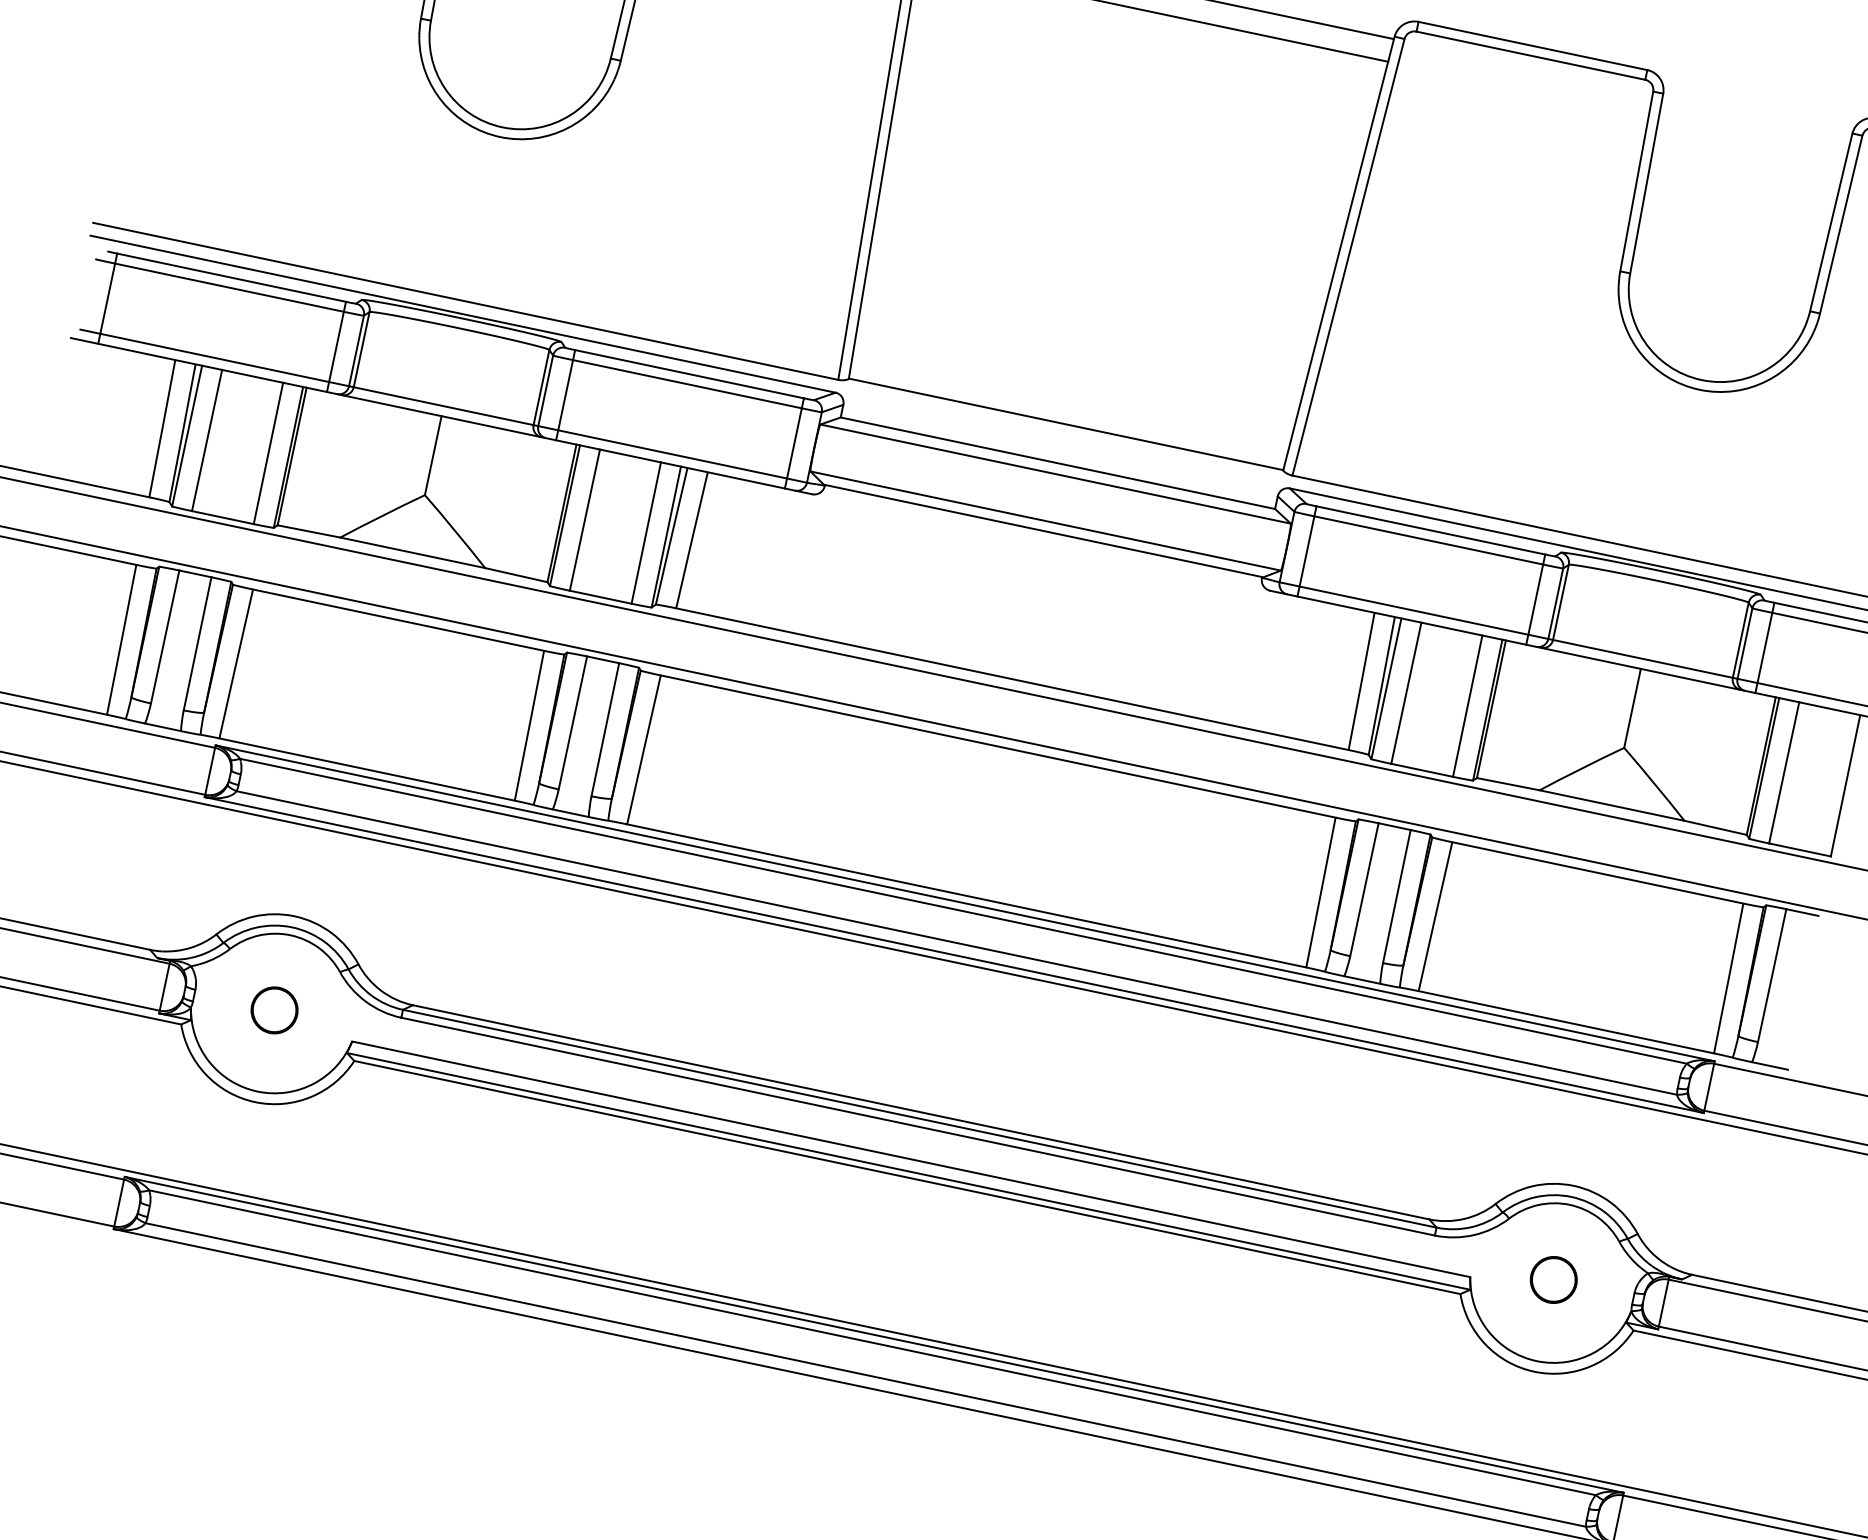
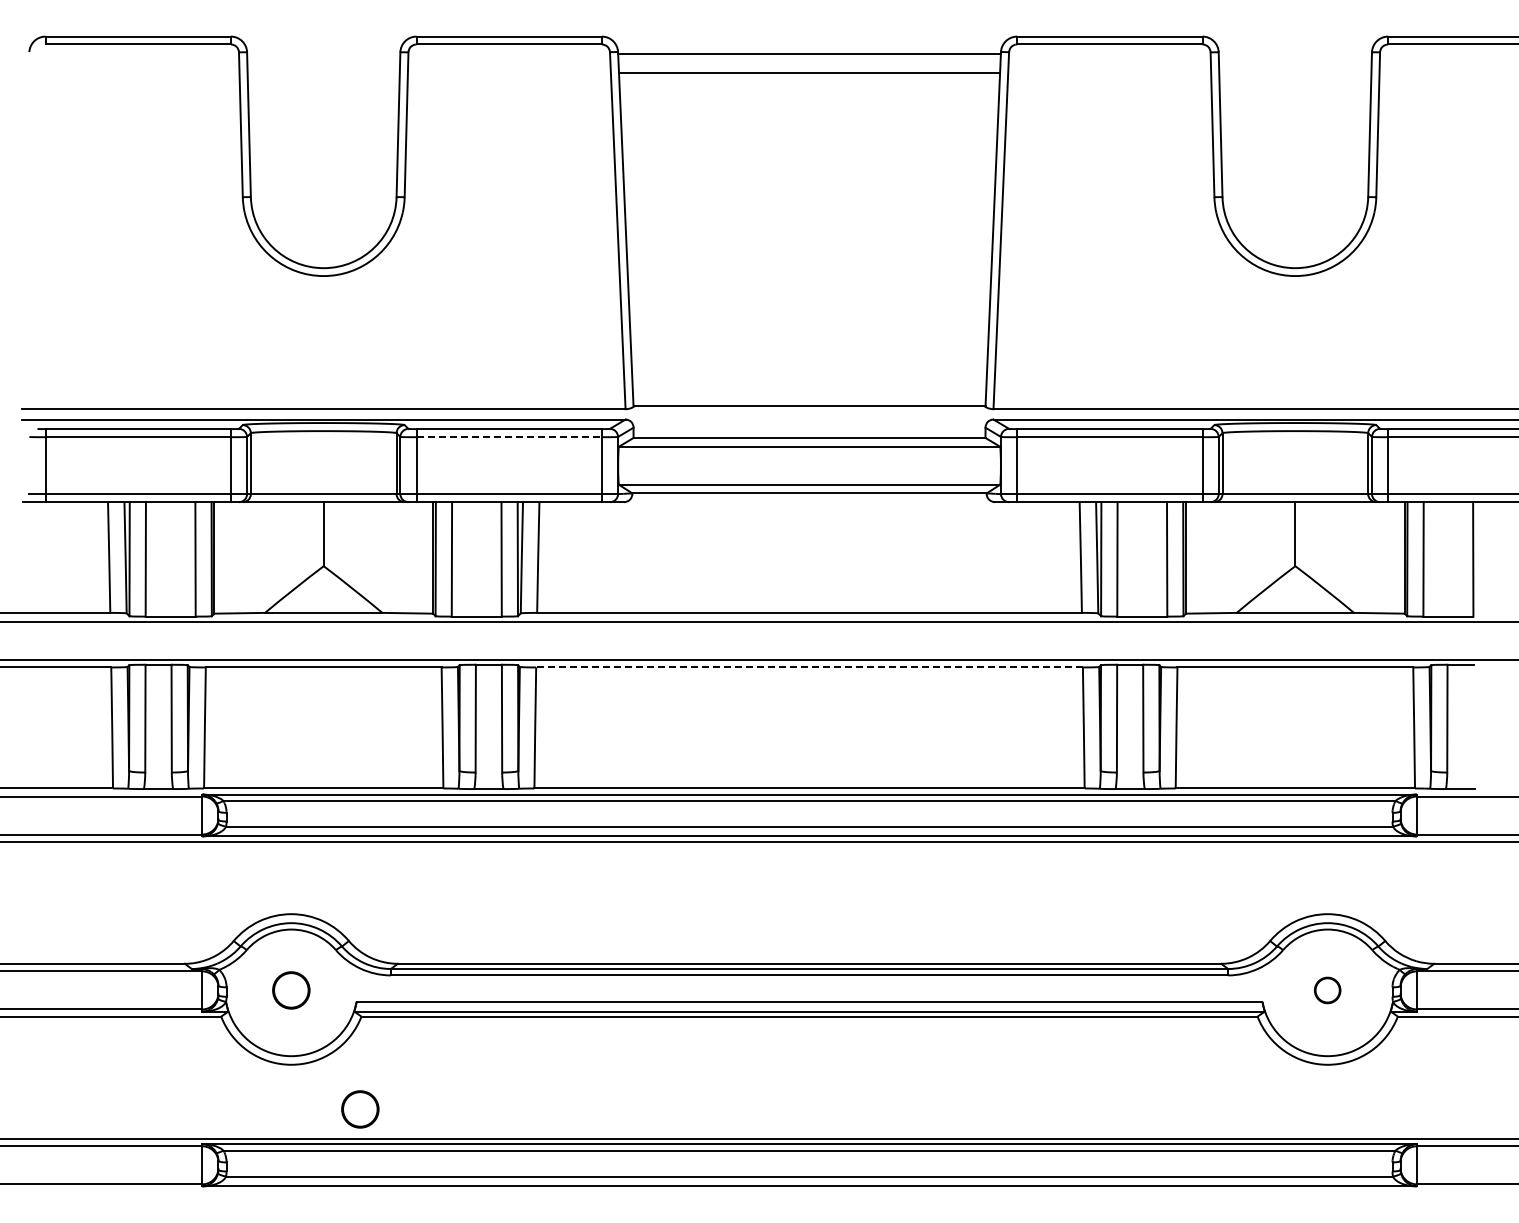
line: (687, 384) -> (509, 437), solid -> dashed
line: (998, 746) -> (809, 667), solid -> dashed
part: (328, 1175) -> (360, 1109), added
part: (1553, 1279) -> (1327, 990), size x0.7

